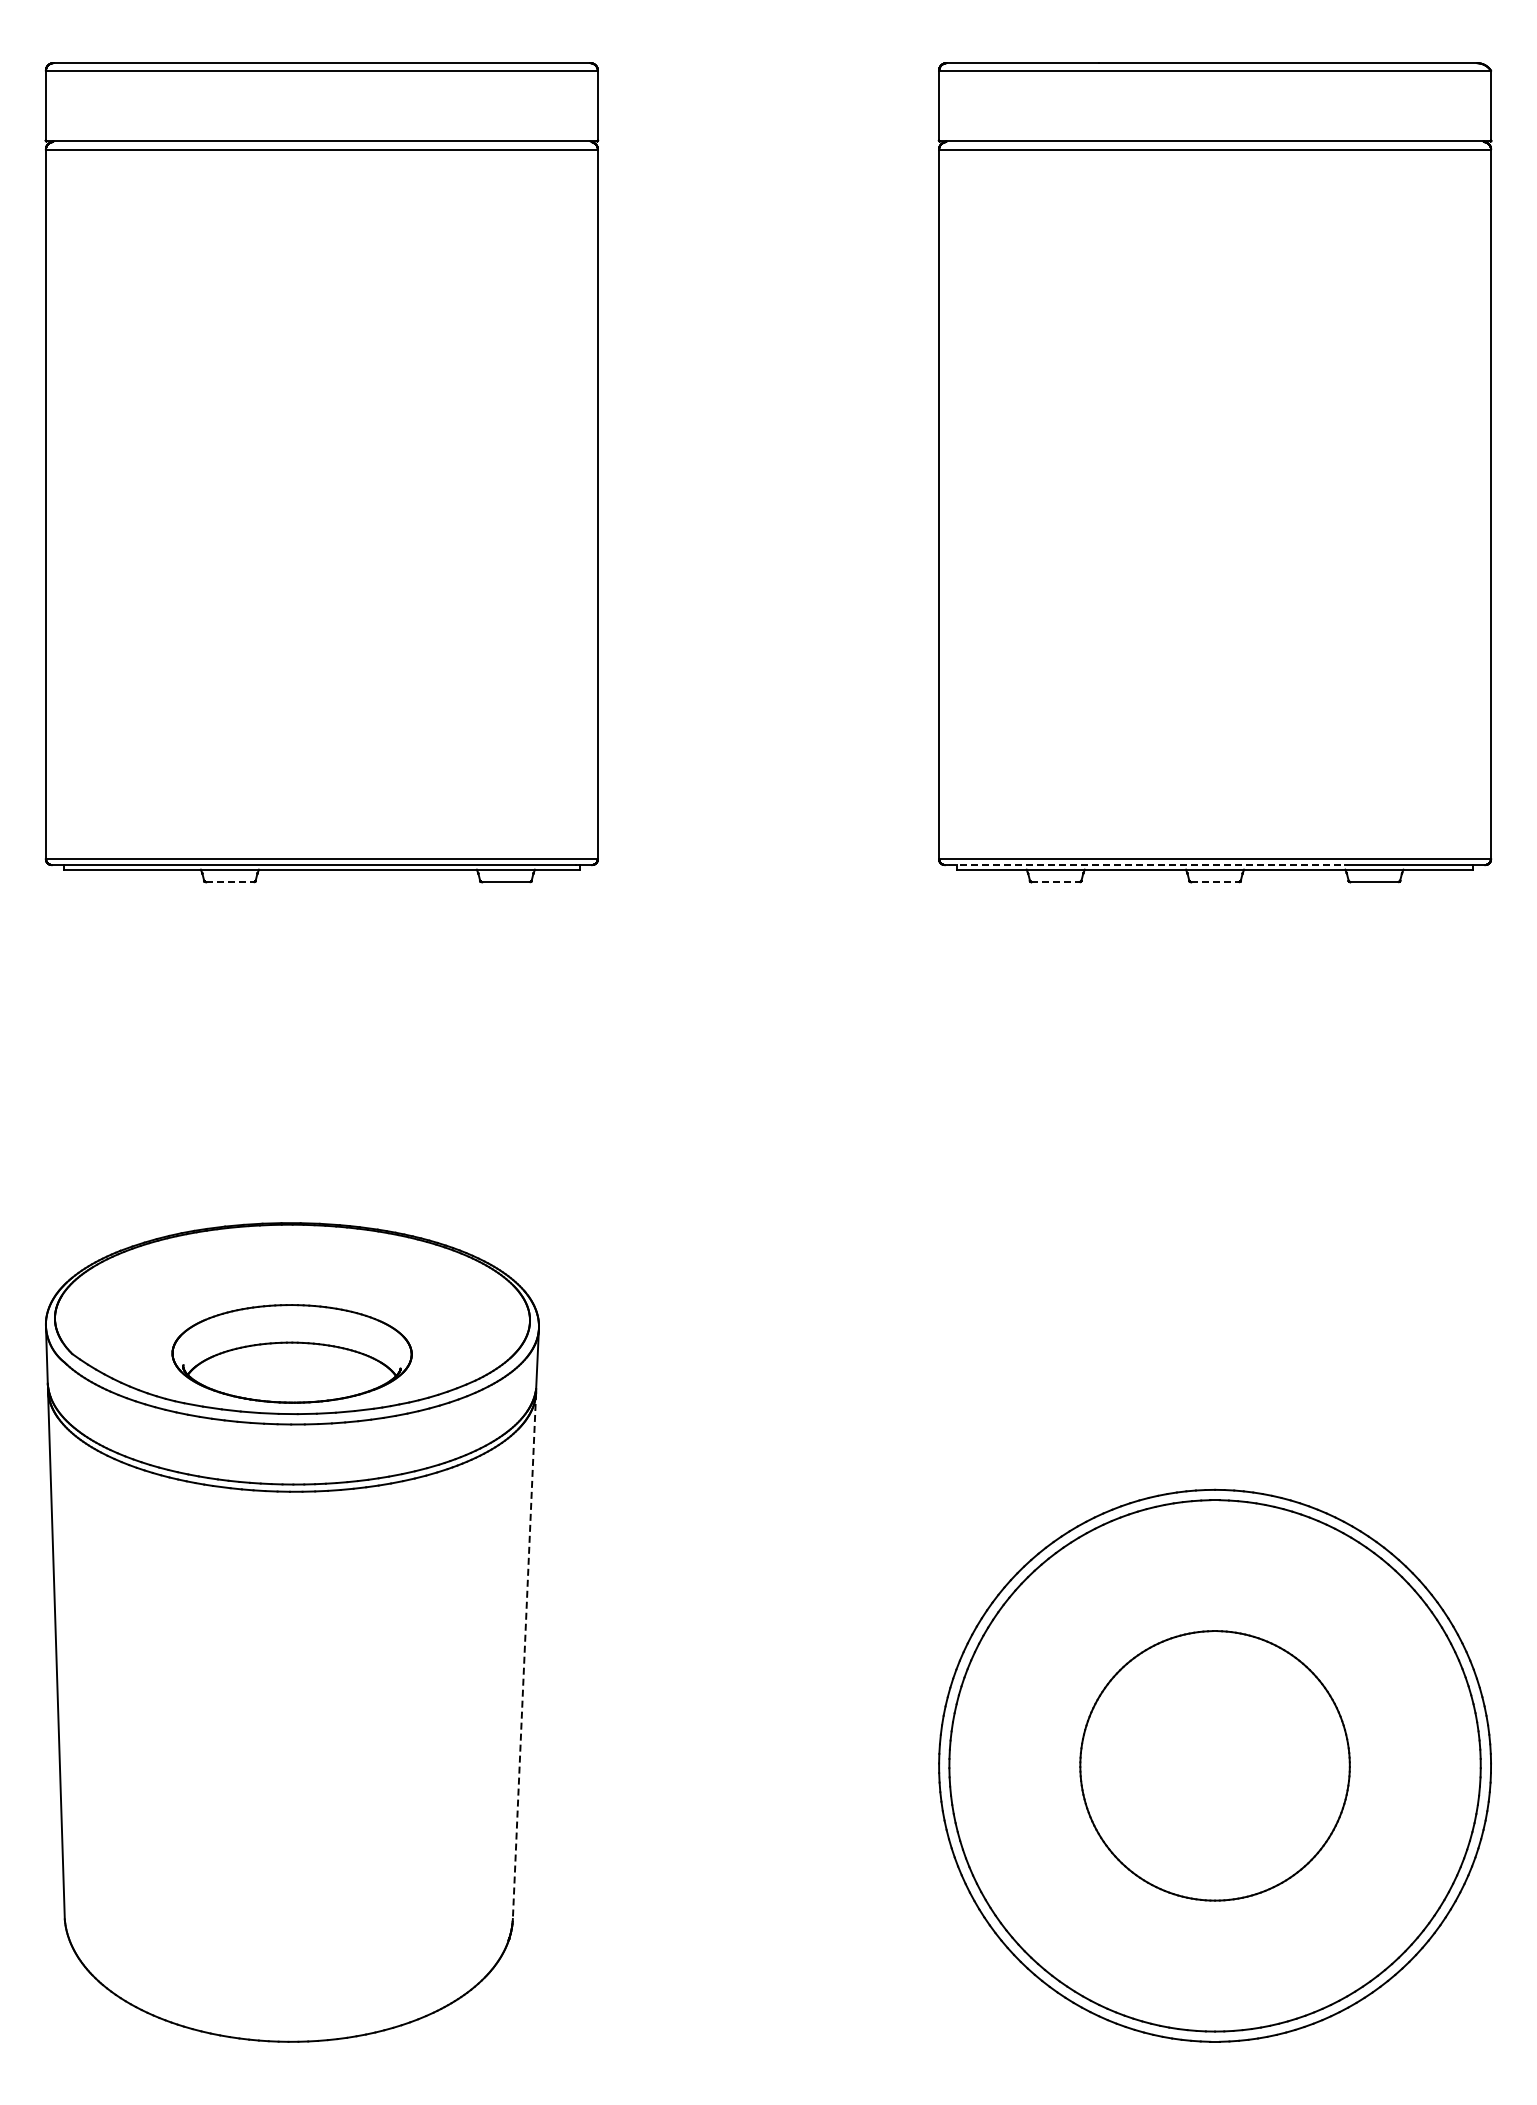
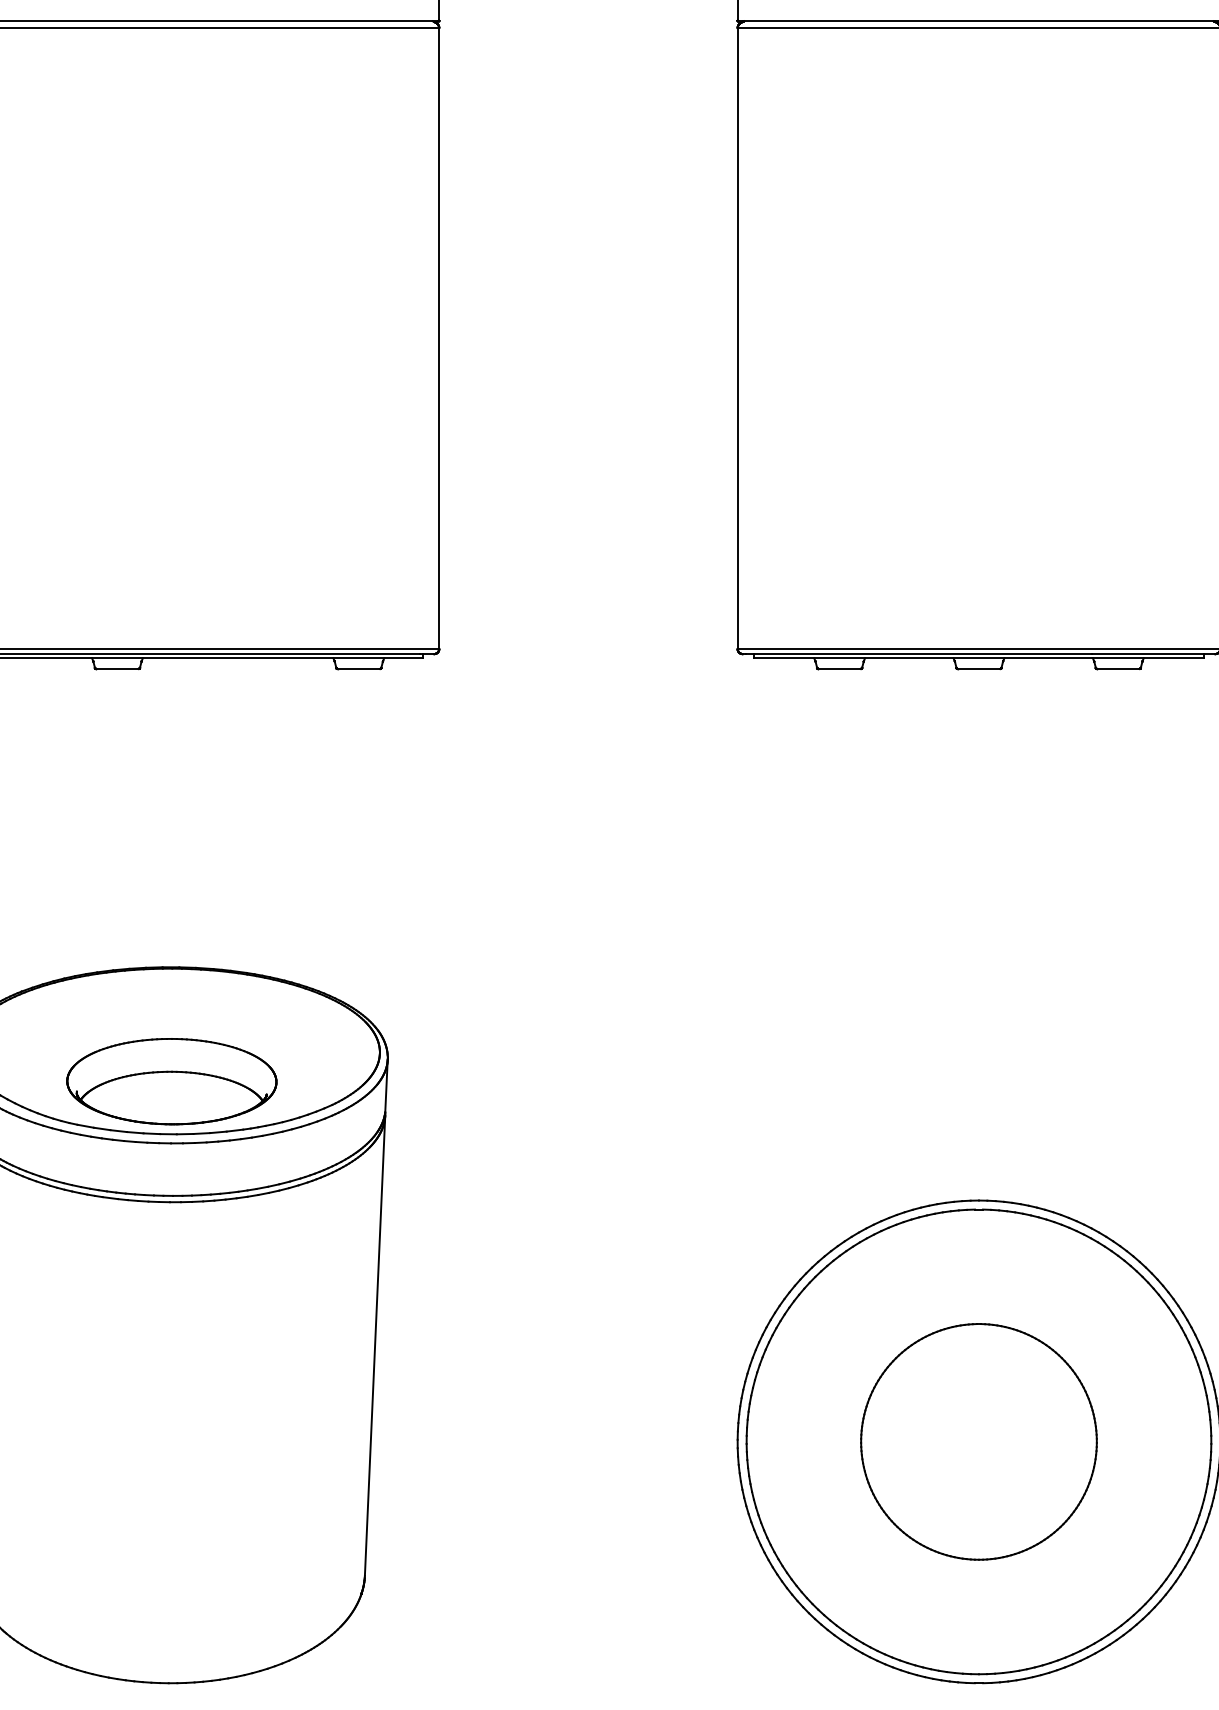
line: (1146, 865) -> (919, 654), dashed -> solid
line: (230, 881) -> (117, 668), dashed -> solid
line: (1056, 881) -> (840, 668), dashed -> solid
line: (1215, 881) -> (979, 668), dashed -> solid
line: (524, 1656) -> (375, 1346), dashed -> solid

